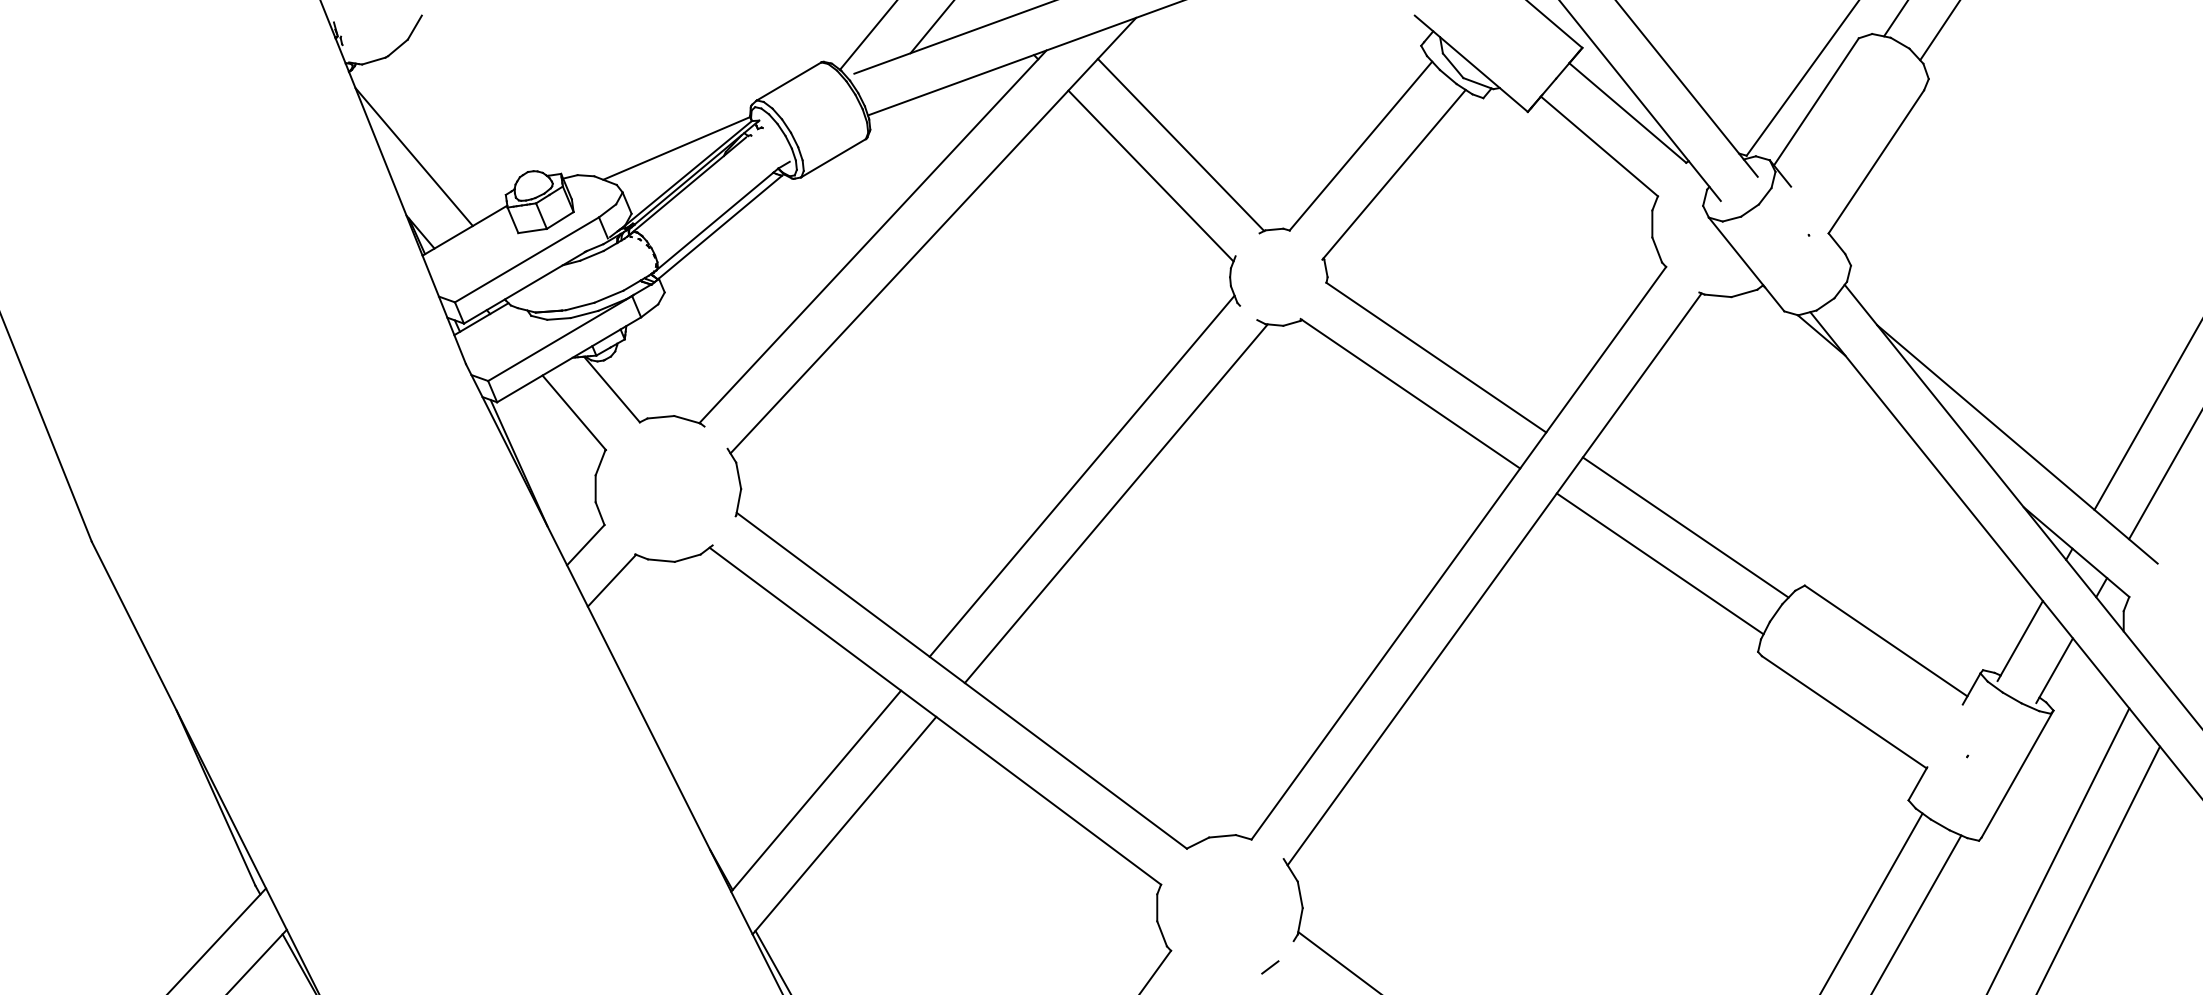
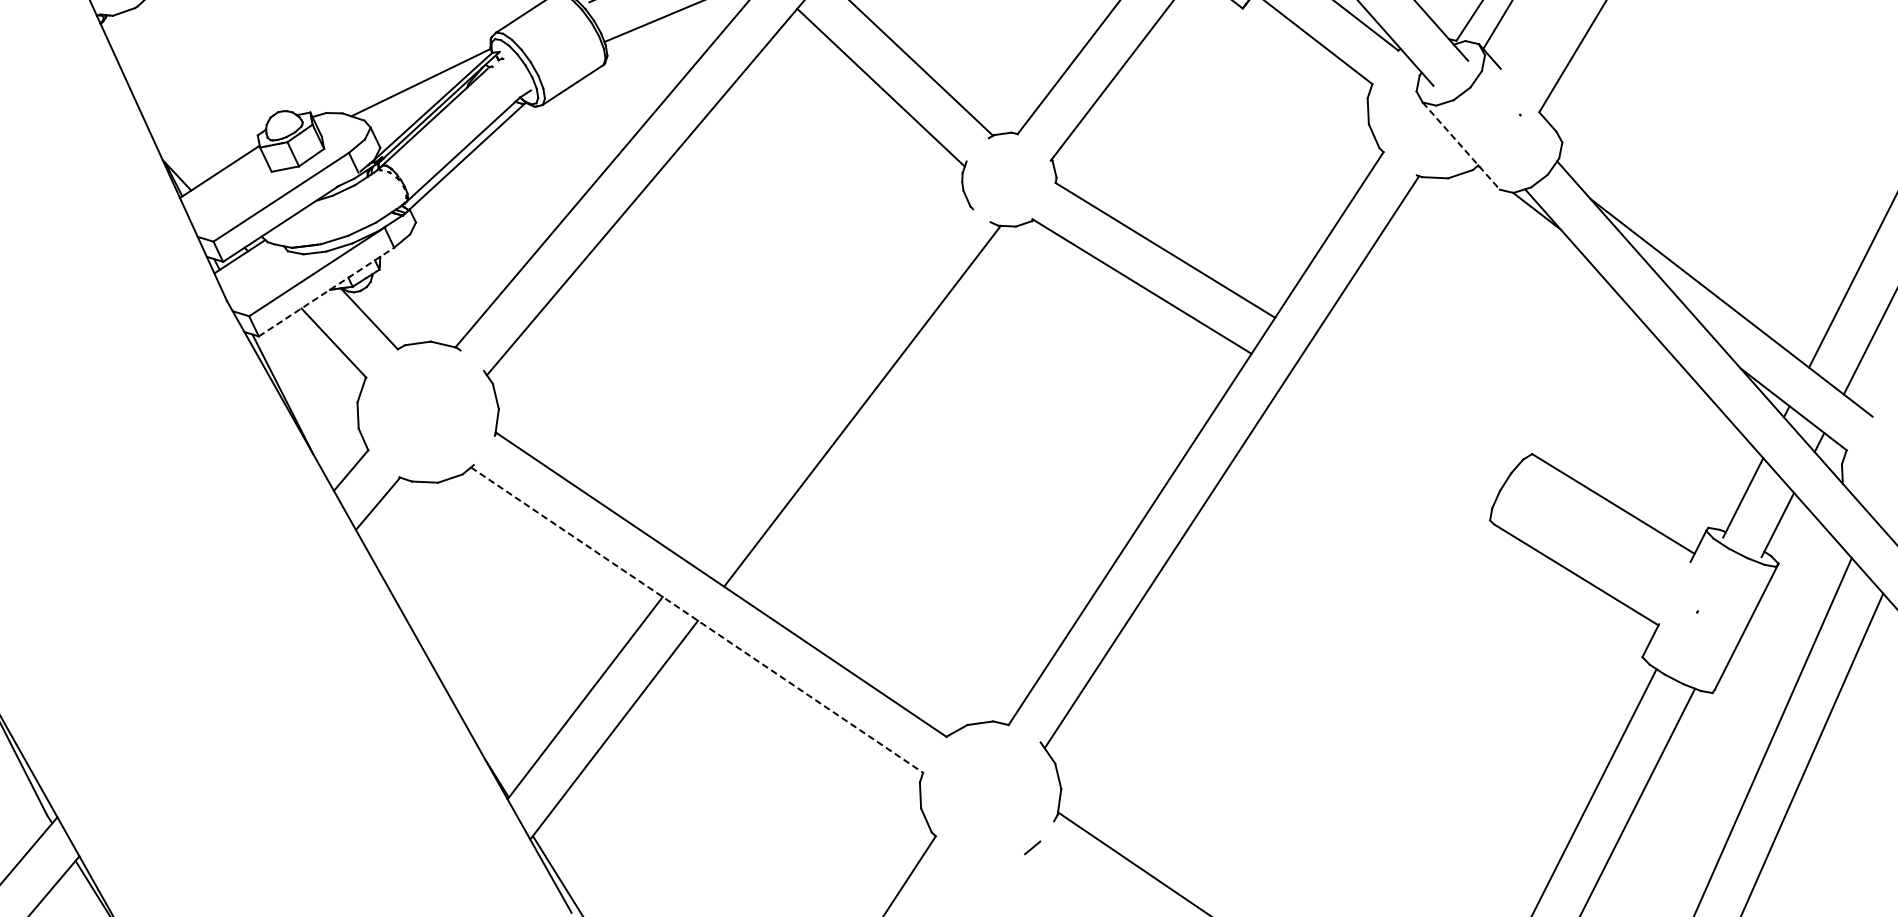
line: (413, 157) -> (166, 103), removed
line: (1746, 264) -> (1461, 146), solid -> dashed
line: (569, 359) -> (326, 291), solid -> dashed
line: (1081, 475) -> (827, 380), removed
line: (1685, 527) -> (1414, 403), removed
line: (1659, 563) -> (1390, 439), removed
line: (935, 716) -> (697, 620), solid -> dashed

